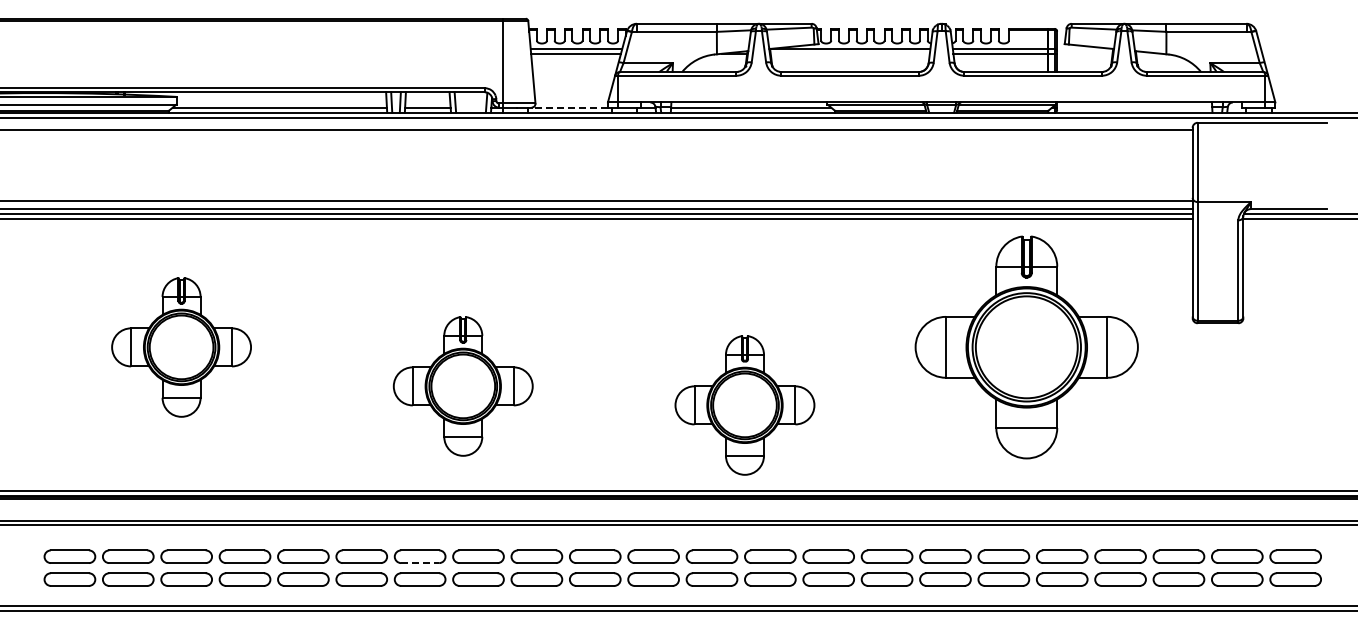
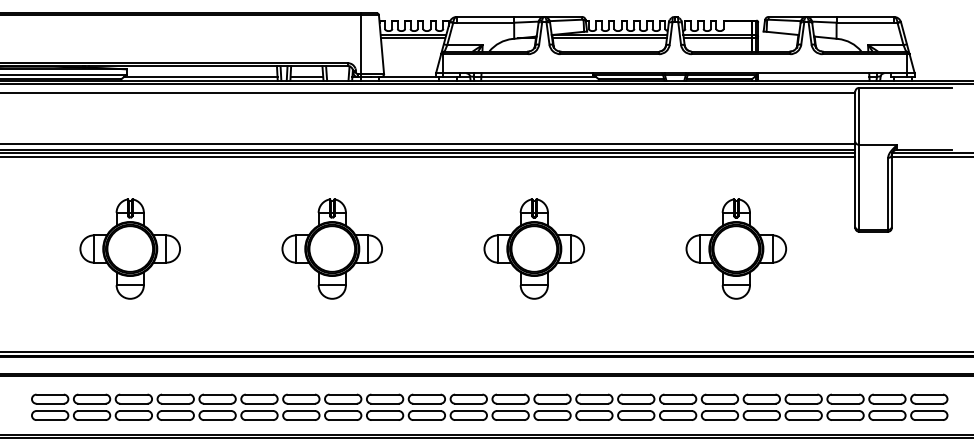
line: (849, 53) -> (609, 38), added
line: (569, 107) -> (408, 76), dashed -> solid
part: (1026, 347) -> (736, 249), size x0.62
part: (462, 386) -> (331, 249), moved
part: (744, 405) -> (533, 249), moved
line: (420, 563) -> (301, 404), dashed -> solid

